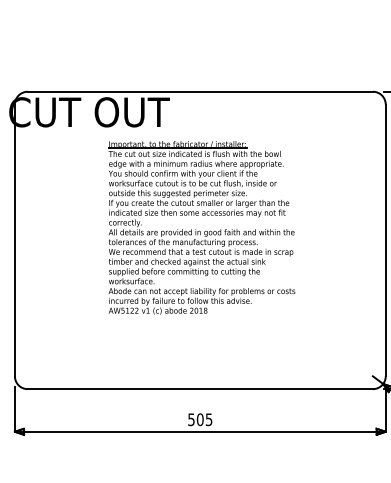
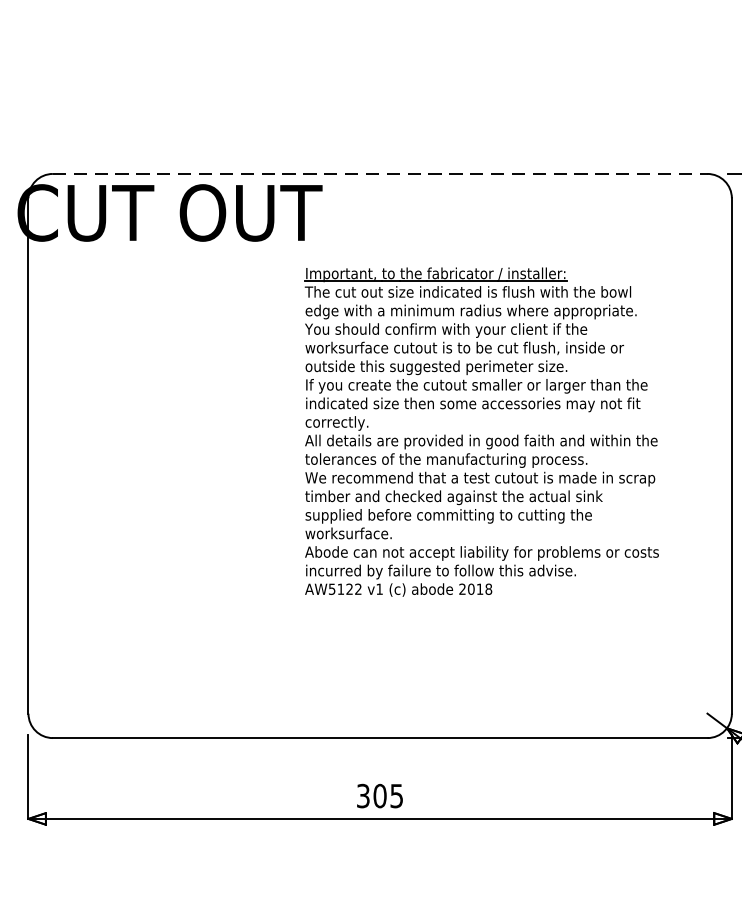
line: (200, 91) -> (380, 173), solid -> dashed
part: (201, 227) -> (481, 431), moved
text: (191, 419) -> (363, 795), 505 -> 305

